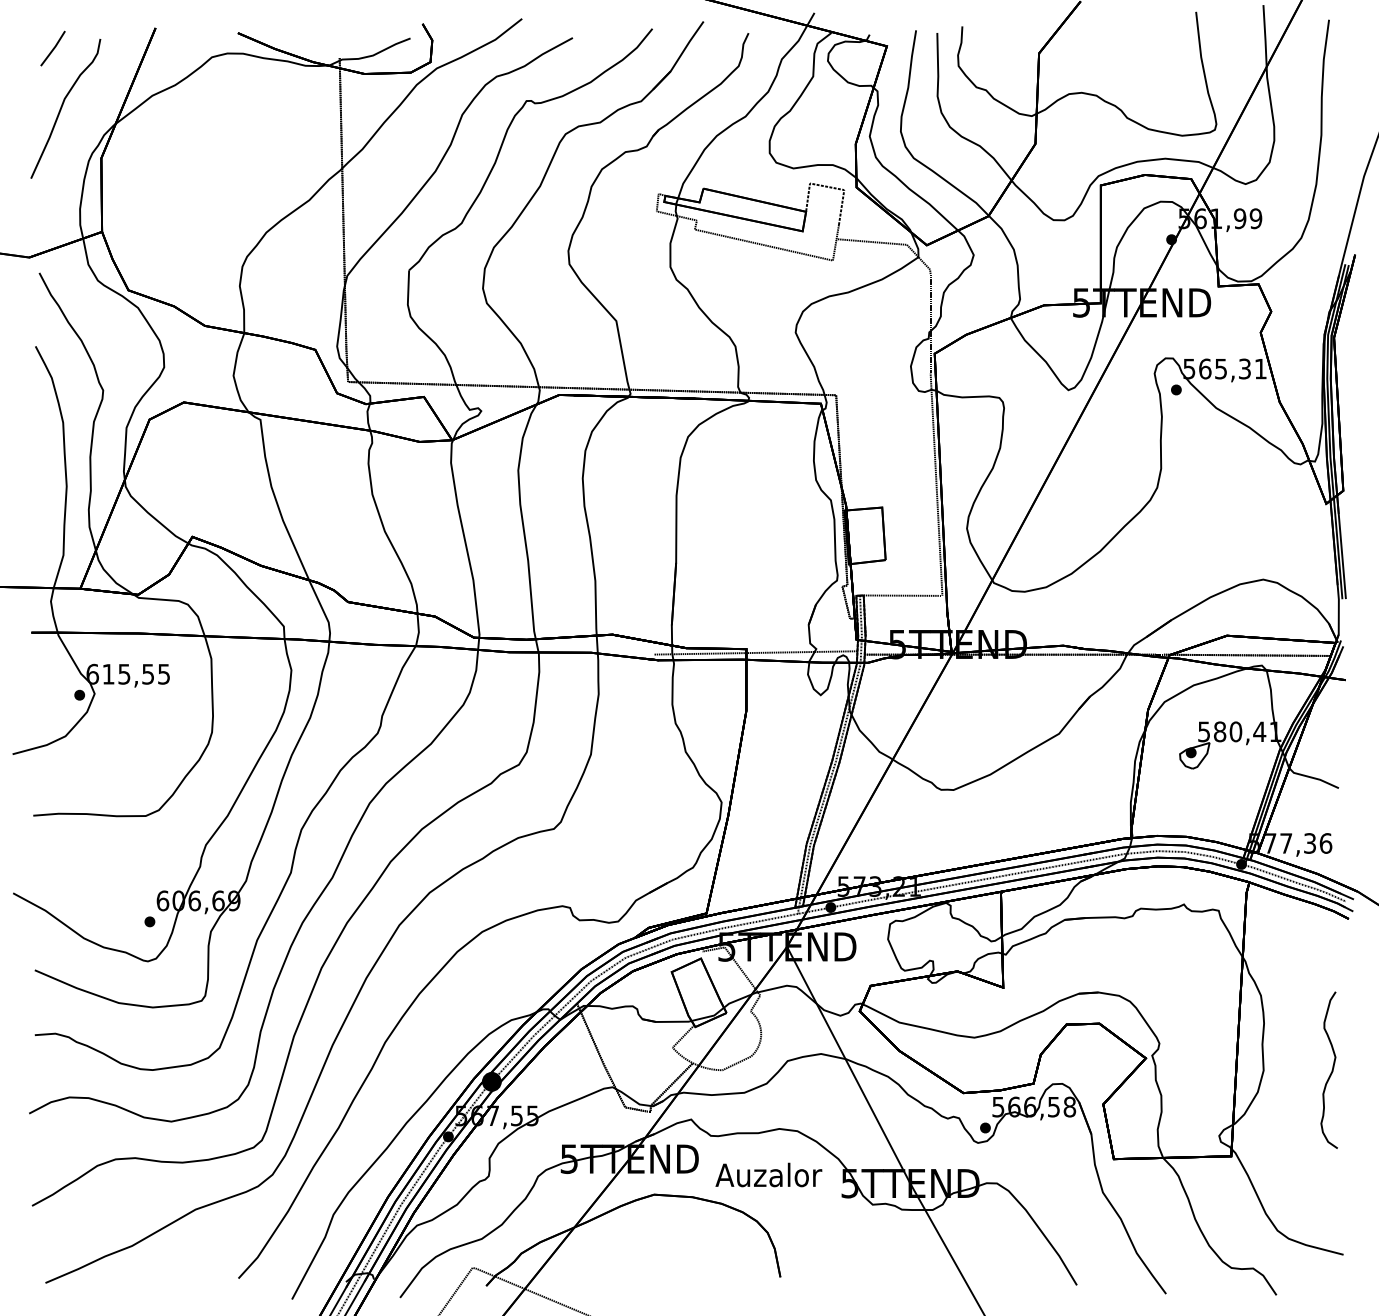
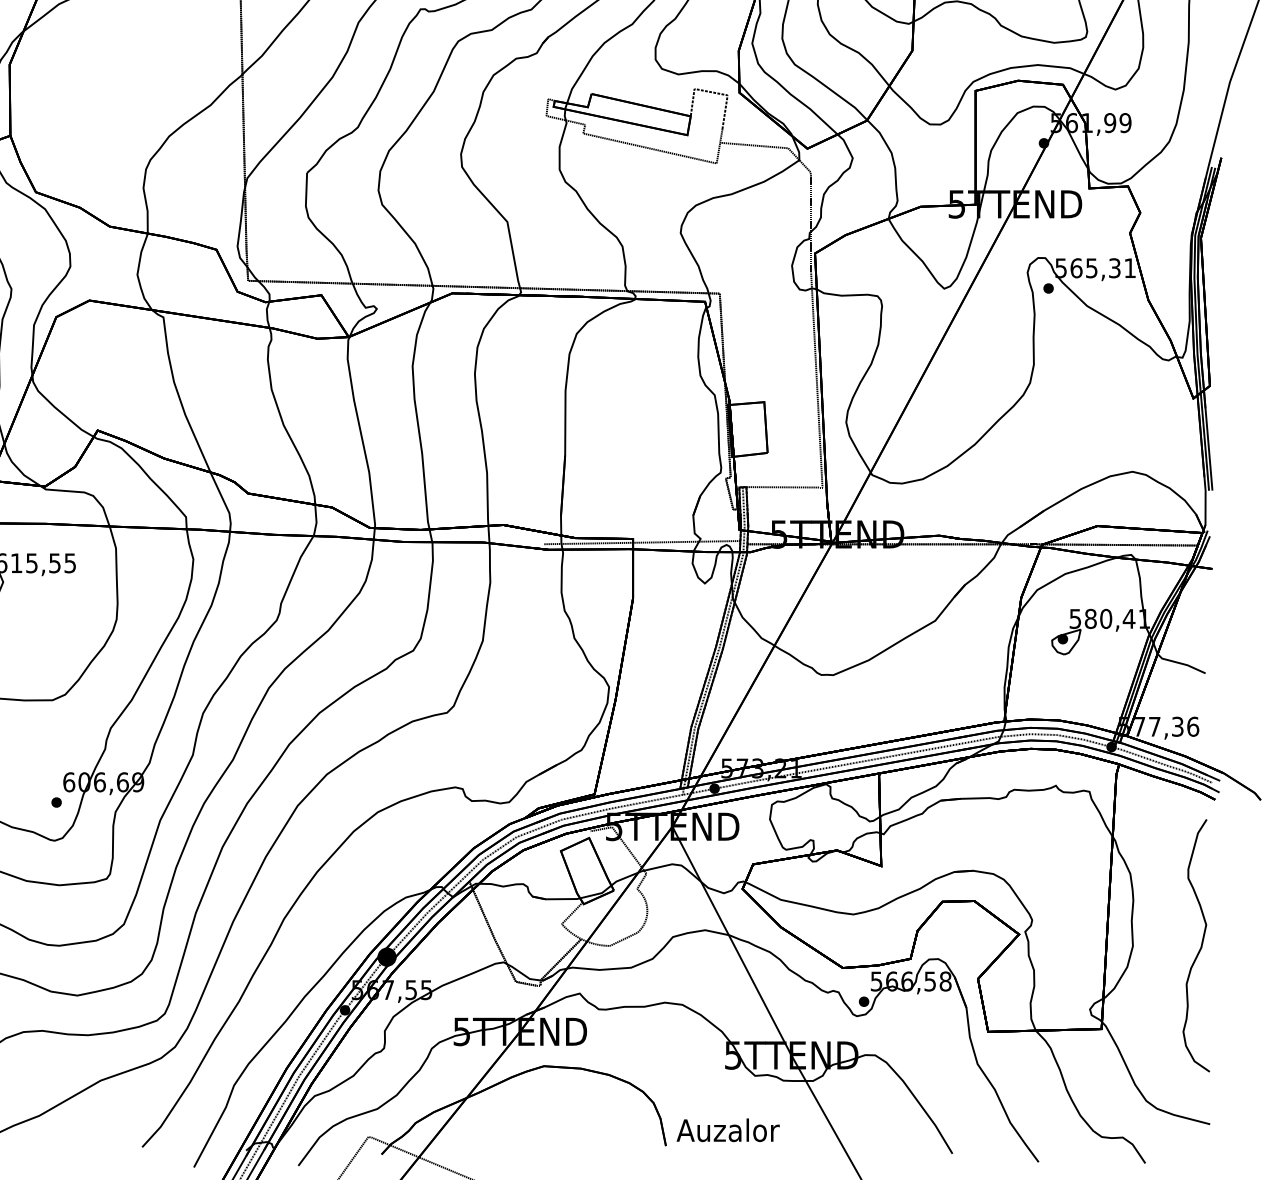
part: (1329, 1070) -> (1196, 946), size x1.67
text: (768, 1174) -> (727, 1129), moved

